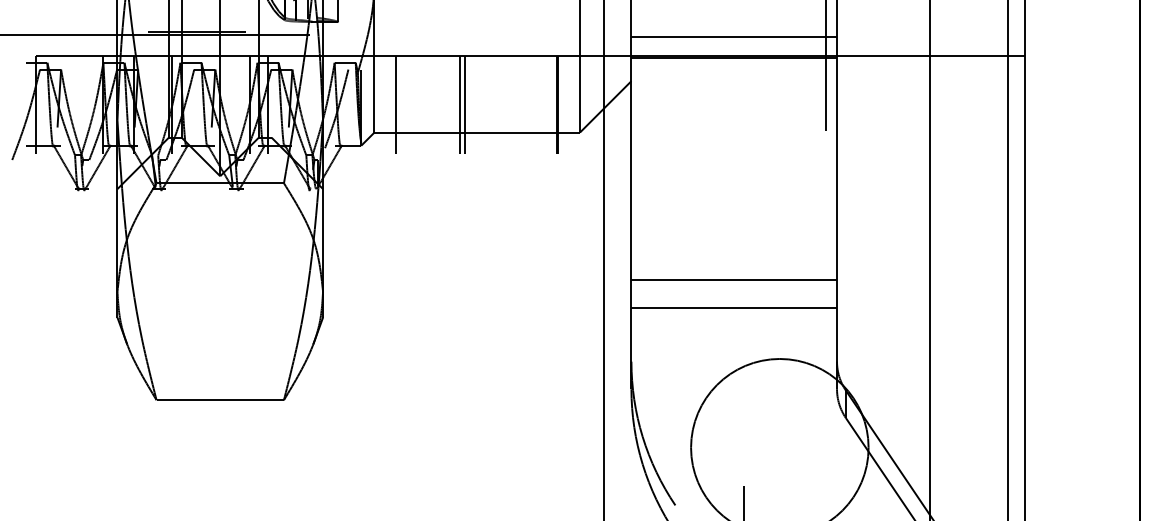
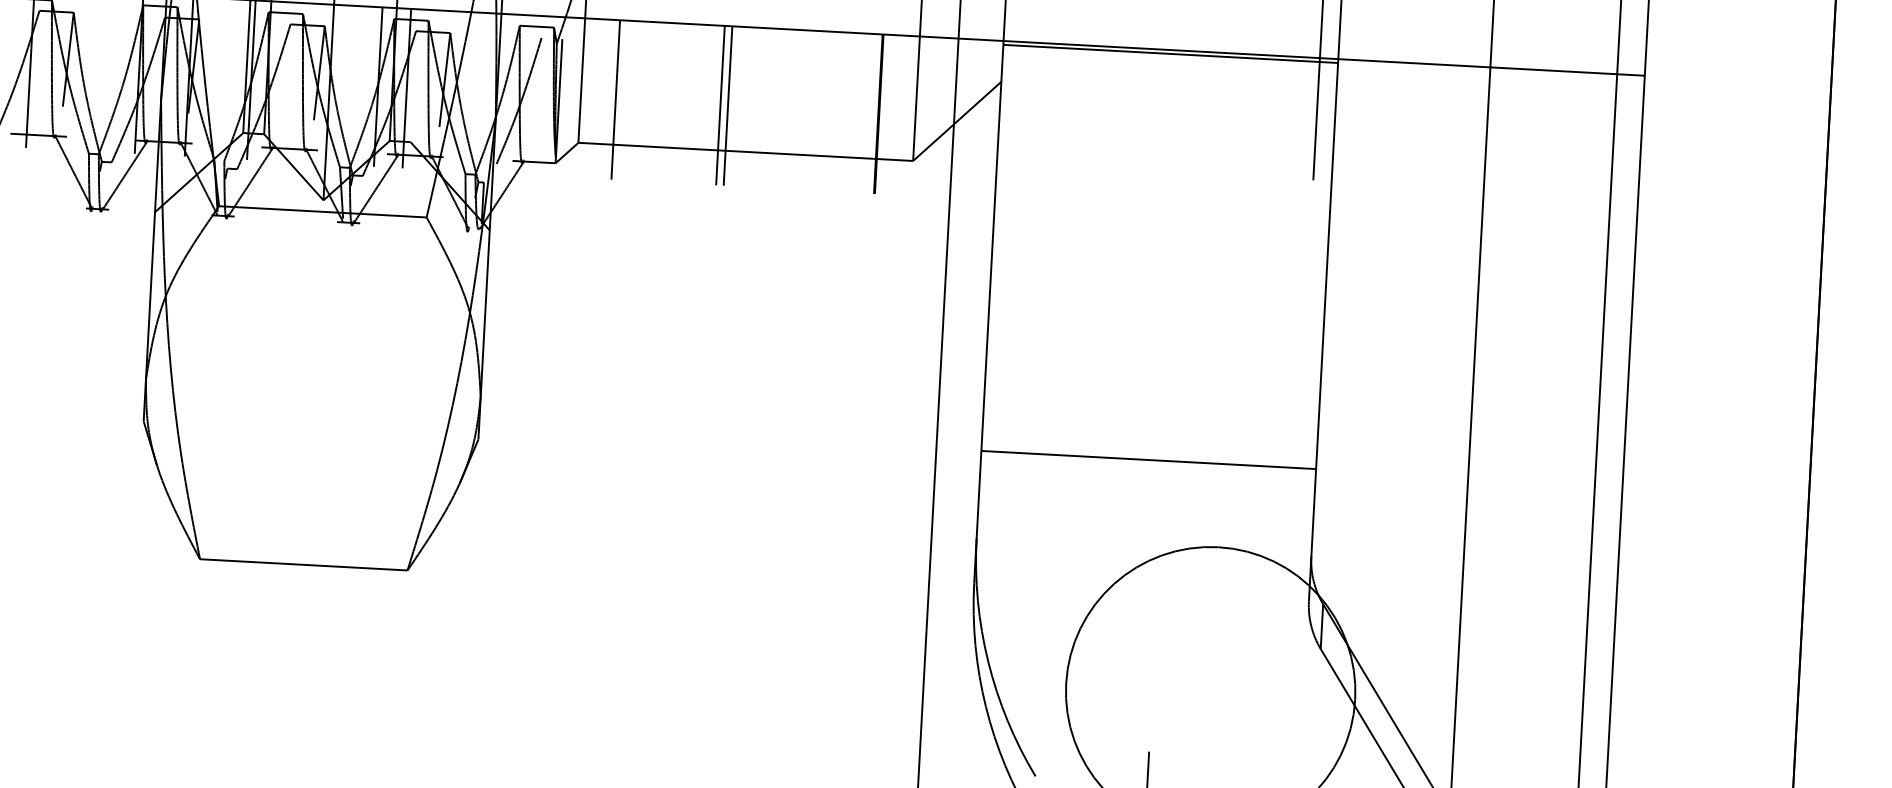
line: (734, 37) -> (1173, 19), removed
line: (734, 280) -> (1151, 415), removed

